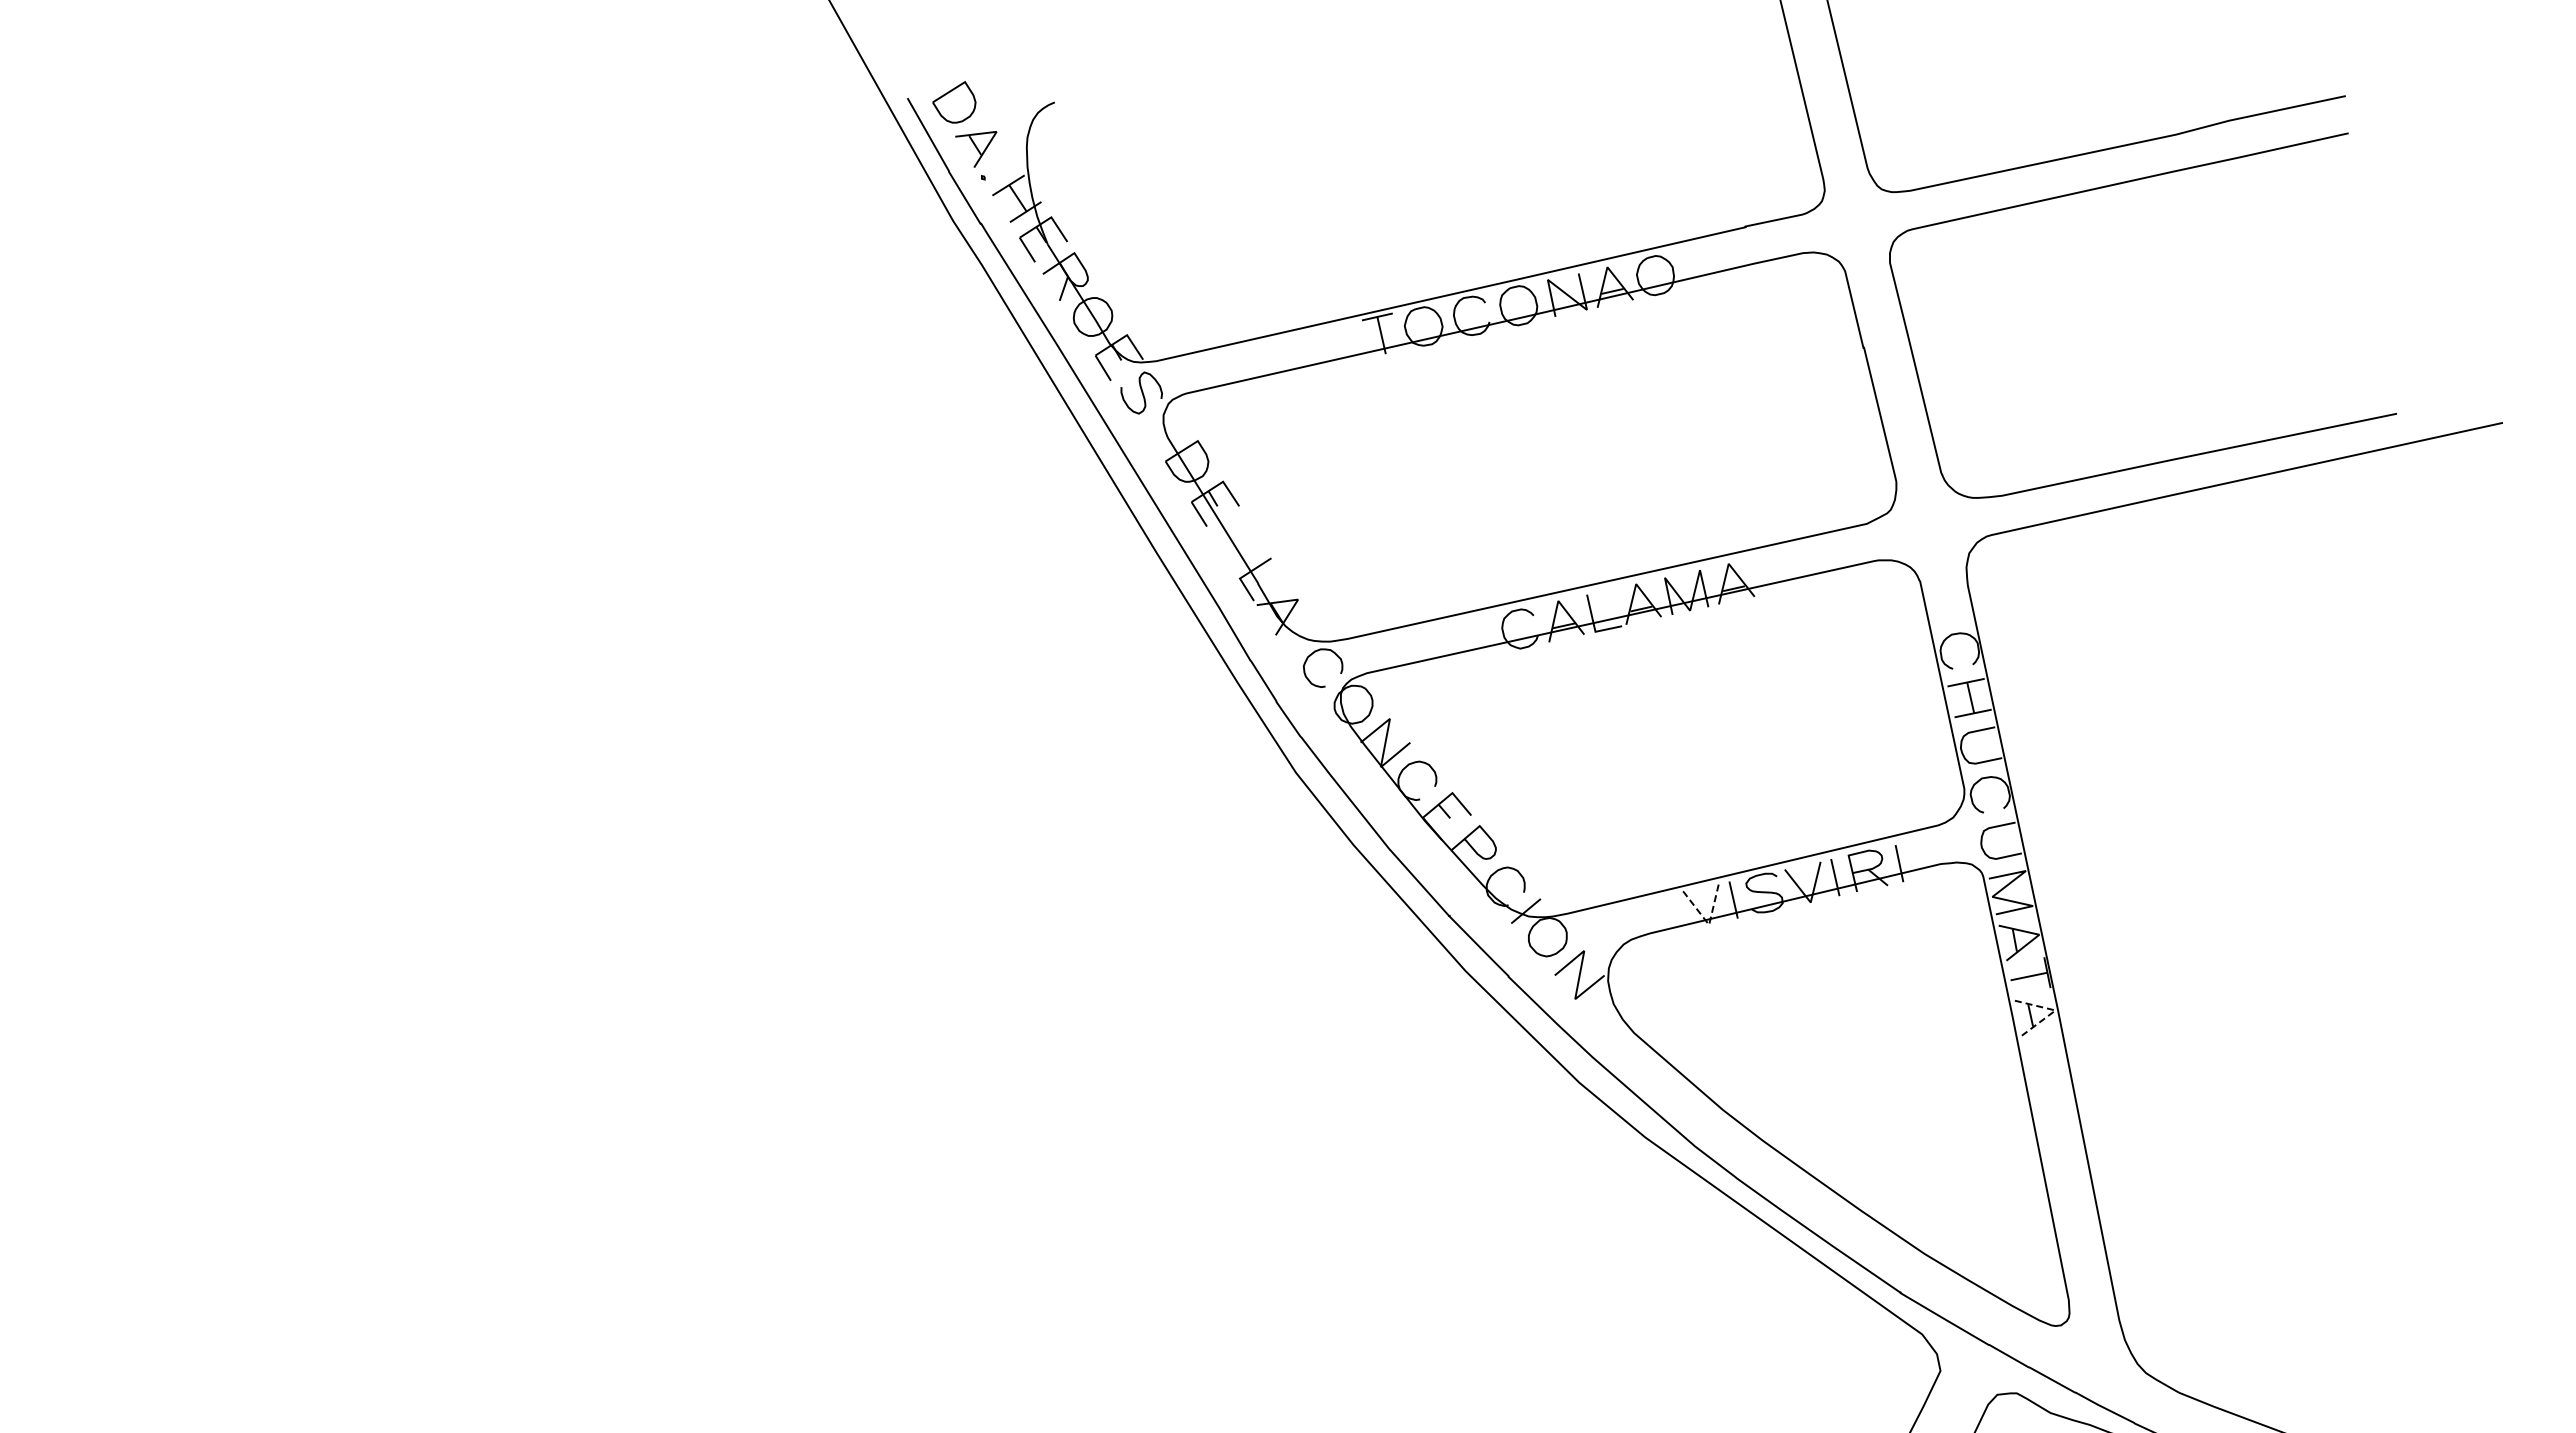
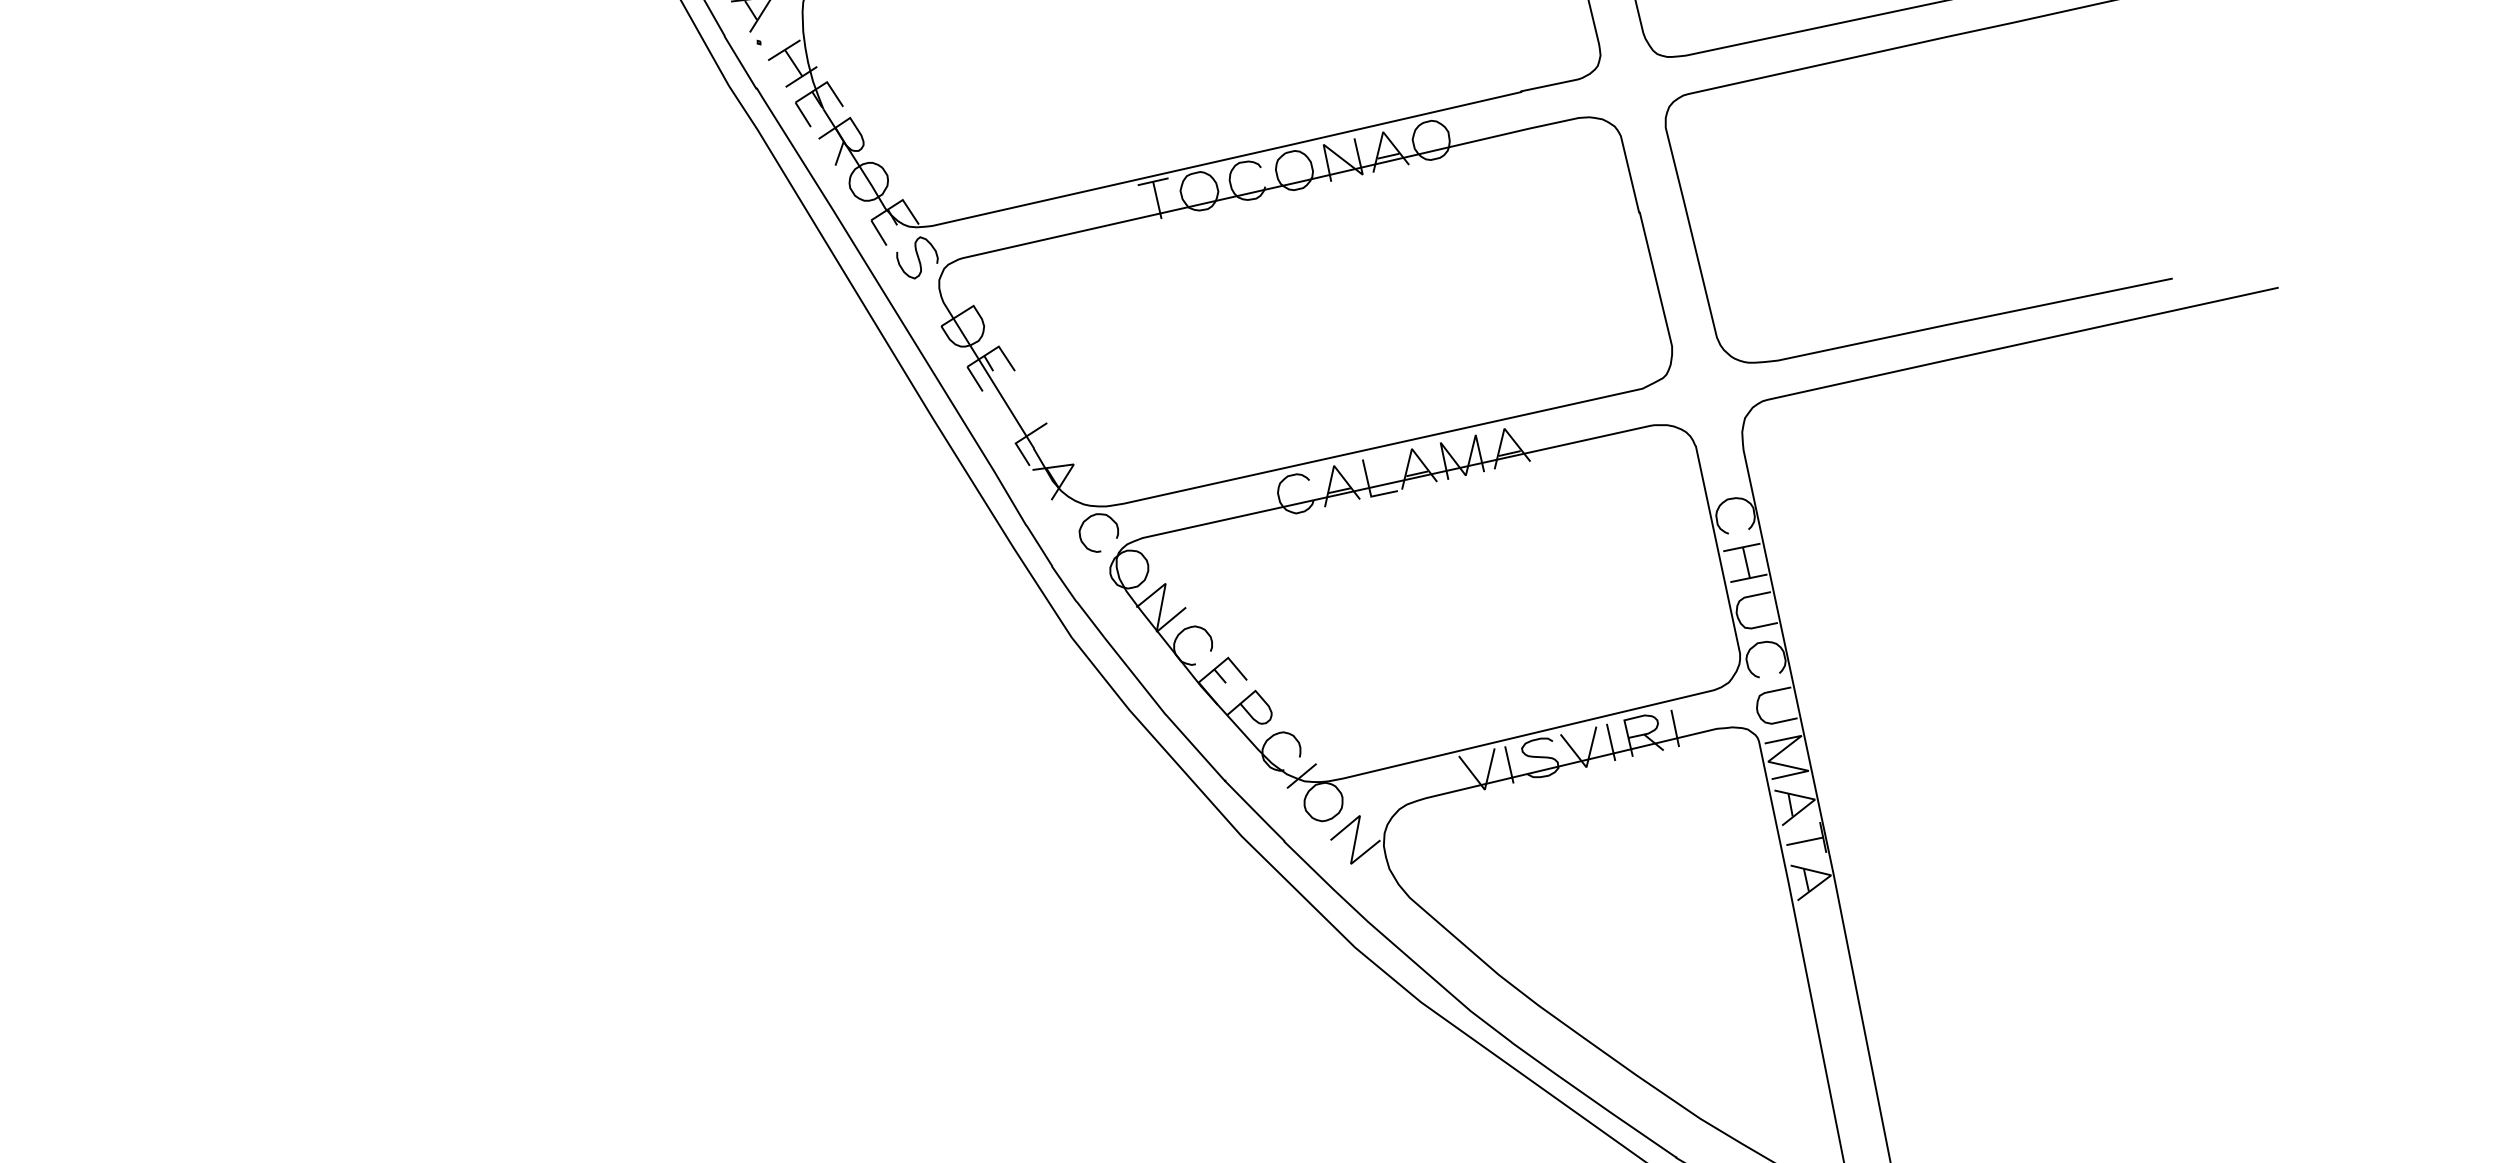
line: (1709, 924) -> (1485, 789), dashed -> solid
line: (2055, 1010) -> (1831, 875), dashed -> solid

